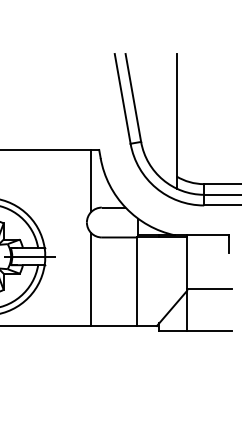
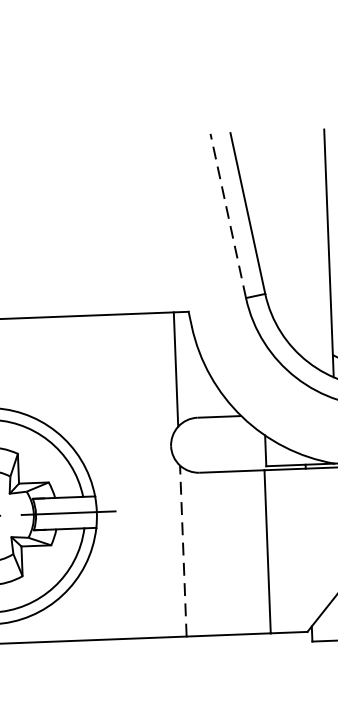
line: (122, 98) -> (227, 215), solid -> dashed
line: (91, 279) -> (183, 550), solid -> dashed

